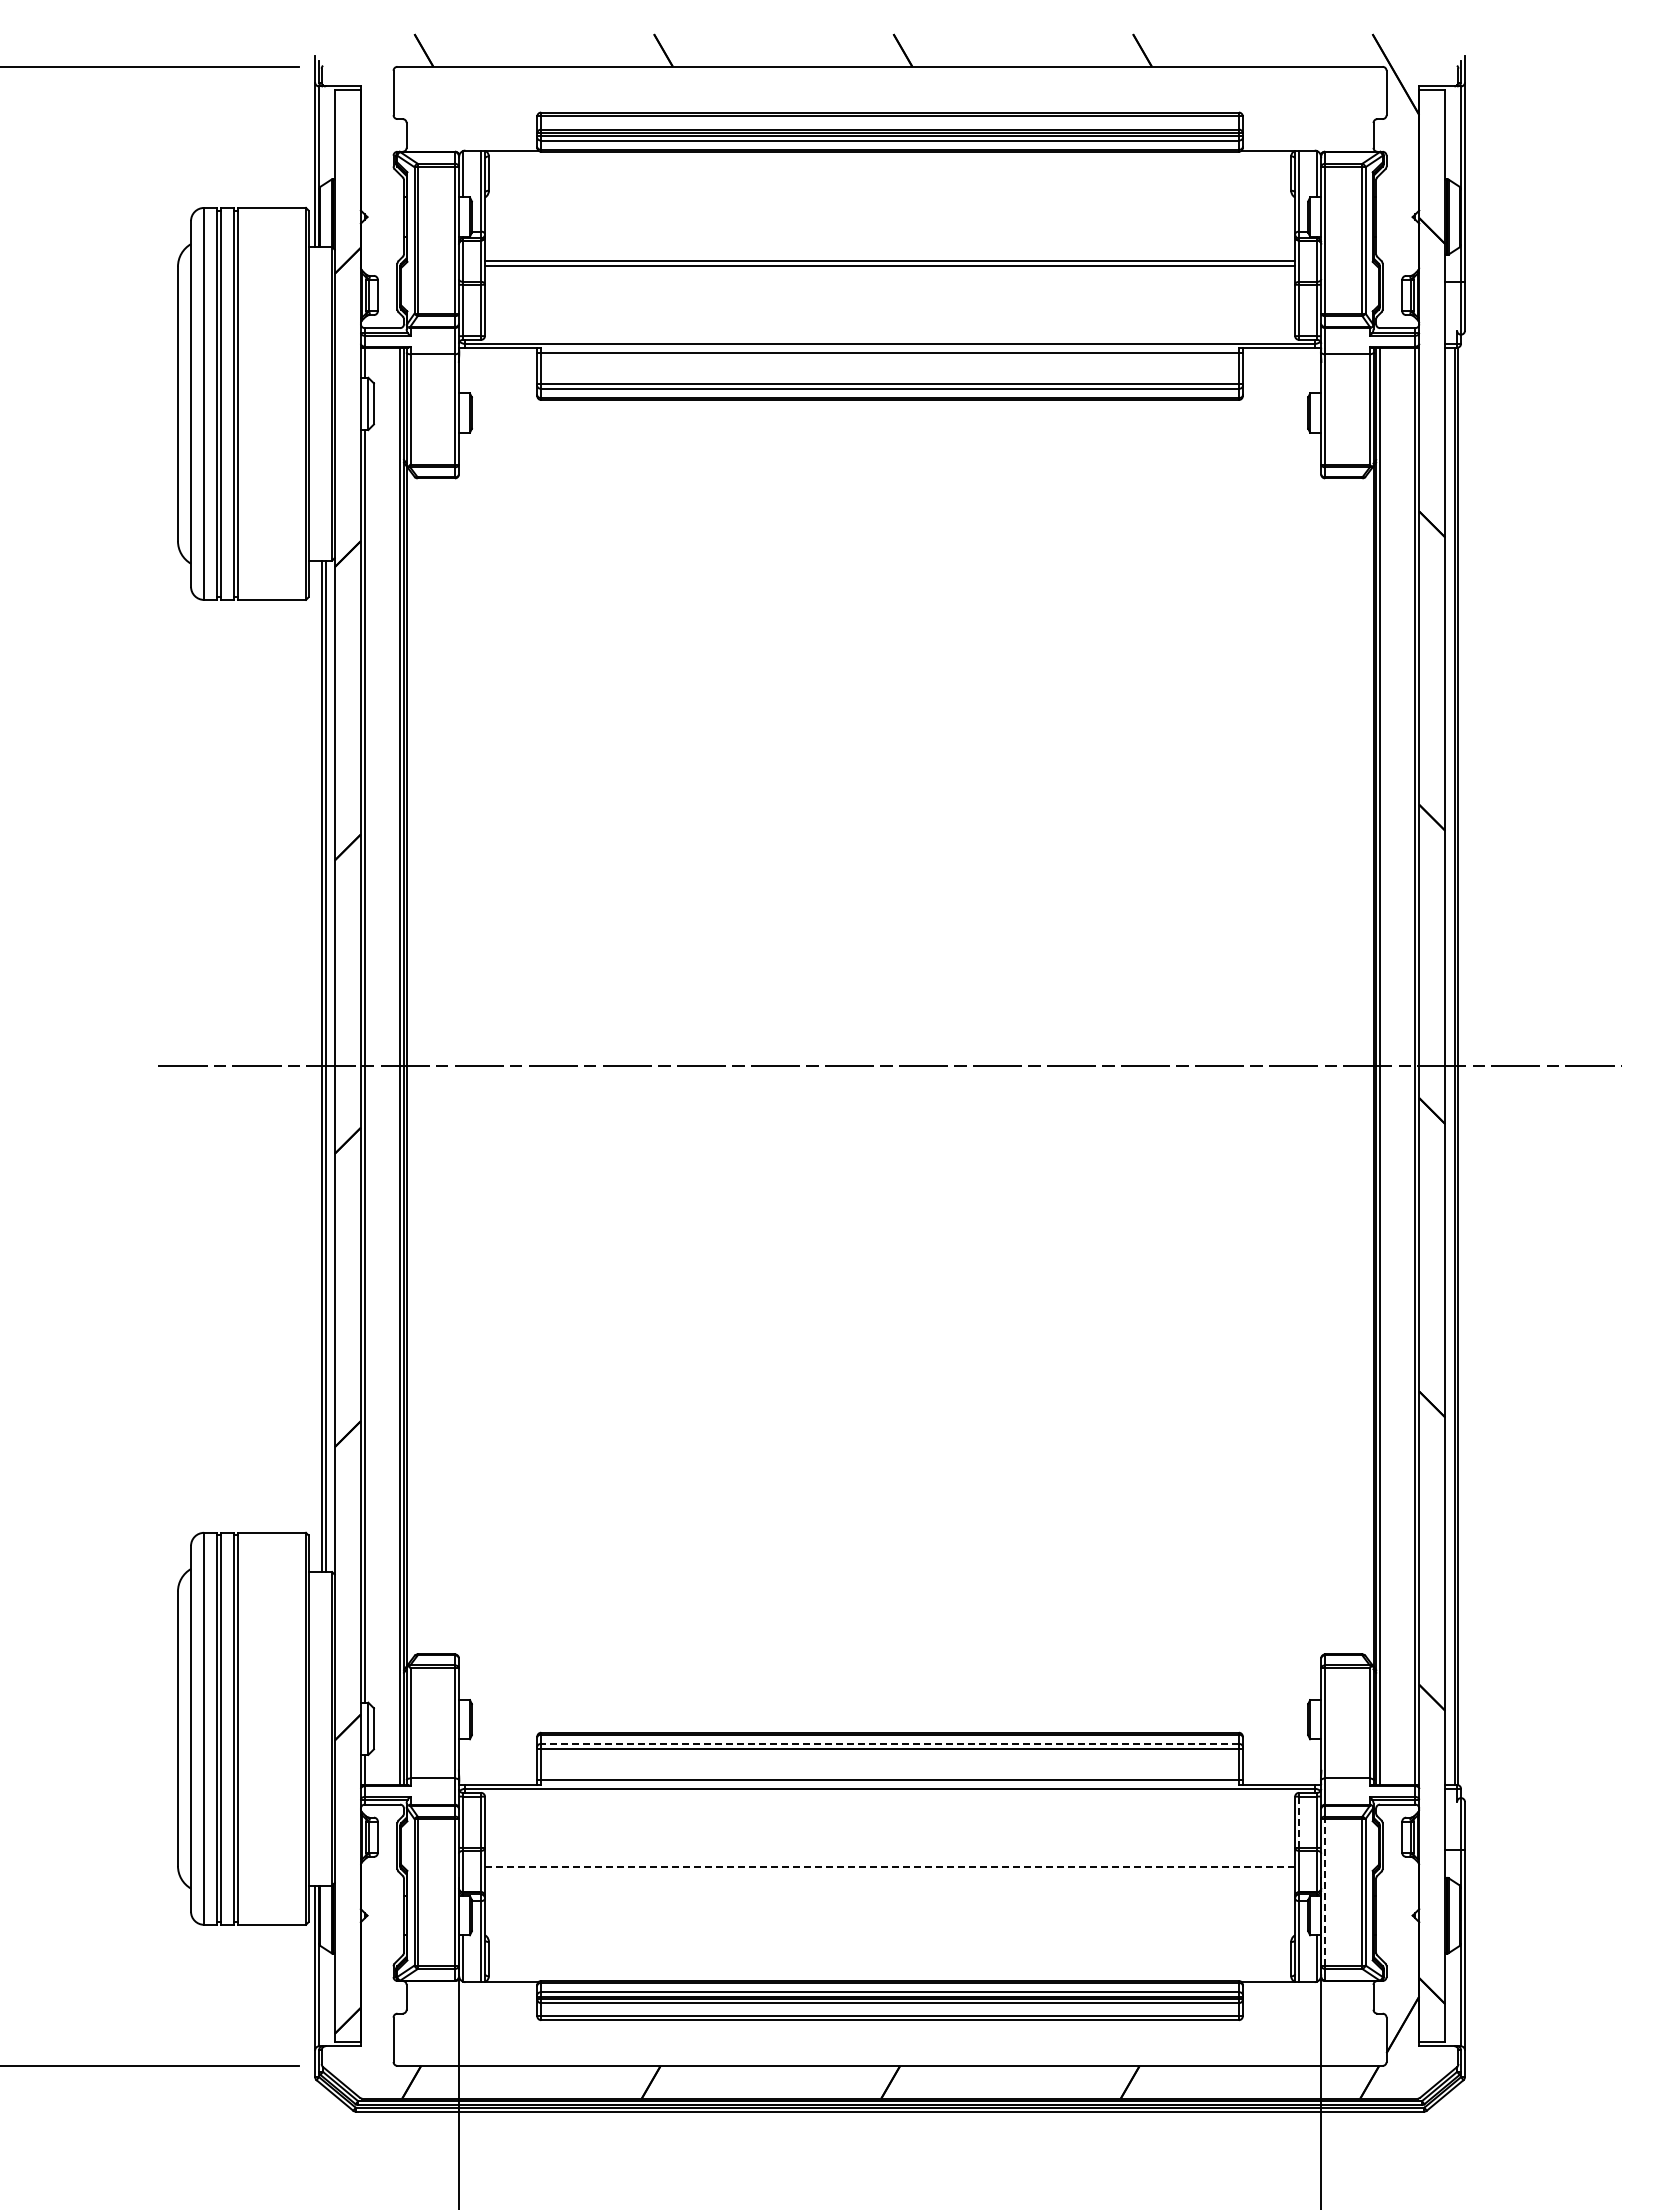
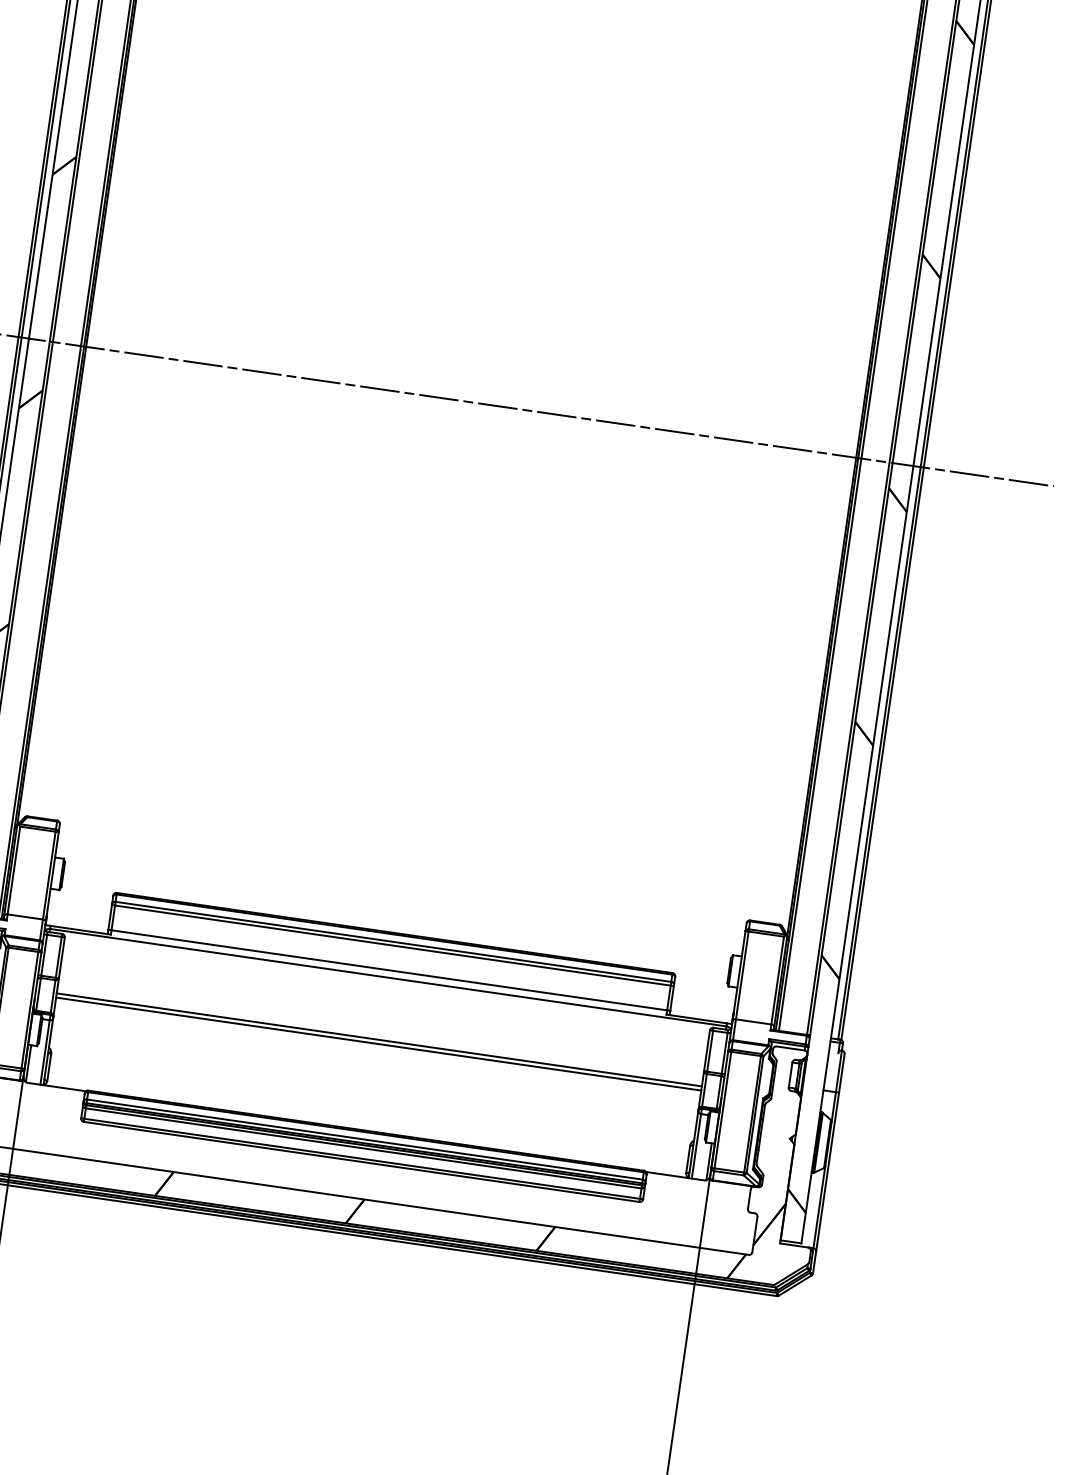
line: (890, 1743) -> (393, 941), dashed -> solid
line: (1299, 1822) -> (710, 1051), dashed -> solid
line: (889, 1866) -> (378, 1039), dashed -> solid
line: (890, 1872) -> (379, 1044), added
line: (1325, 1891) -> (723, 1109), dashed -> solid

